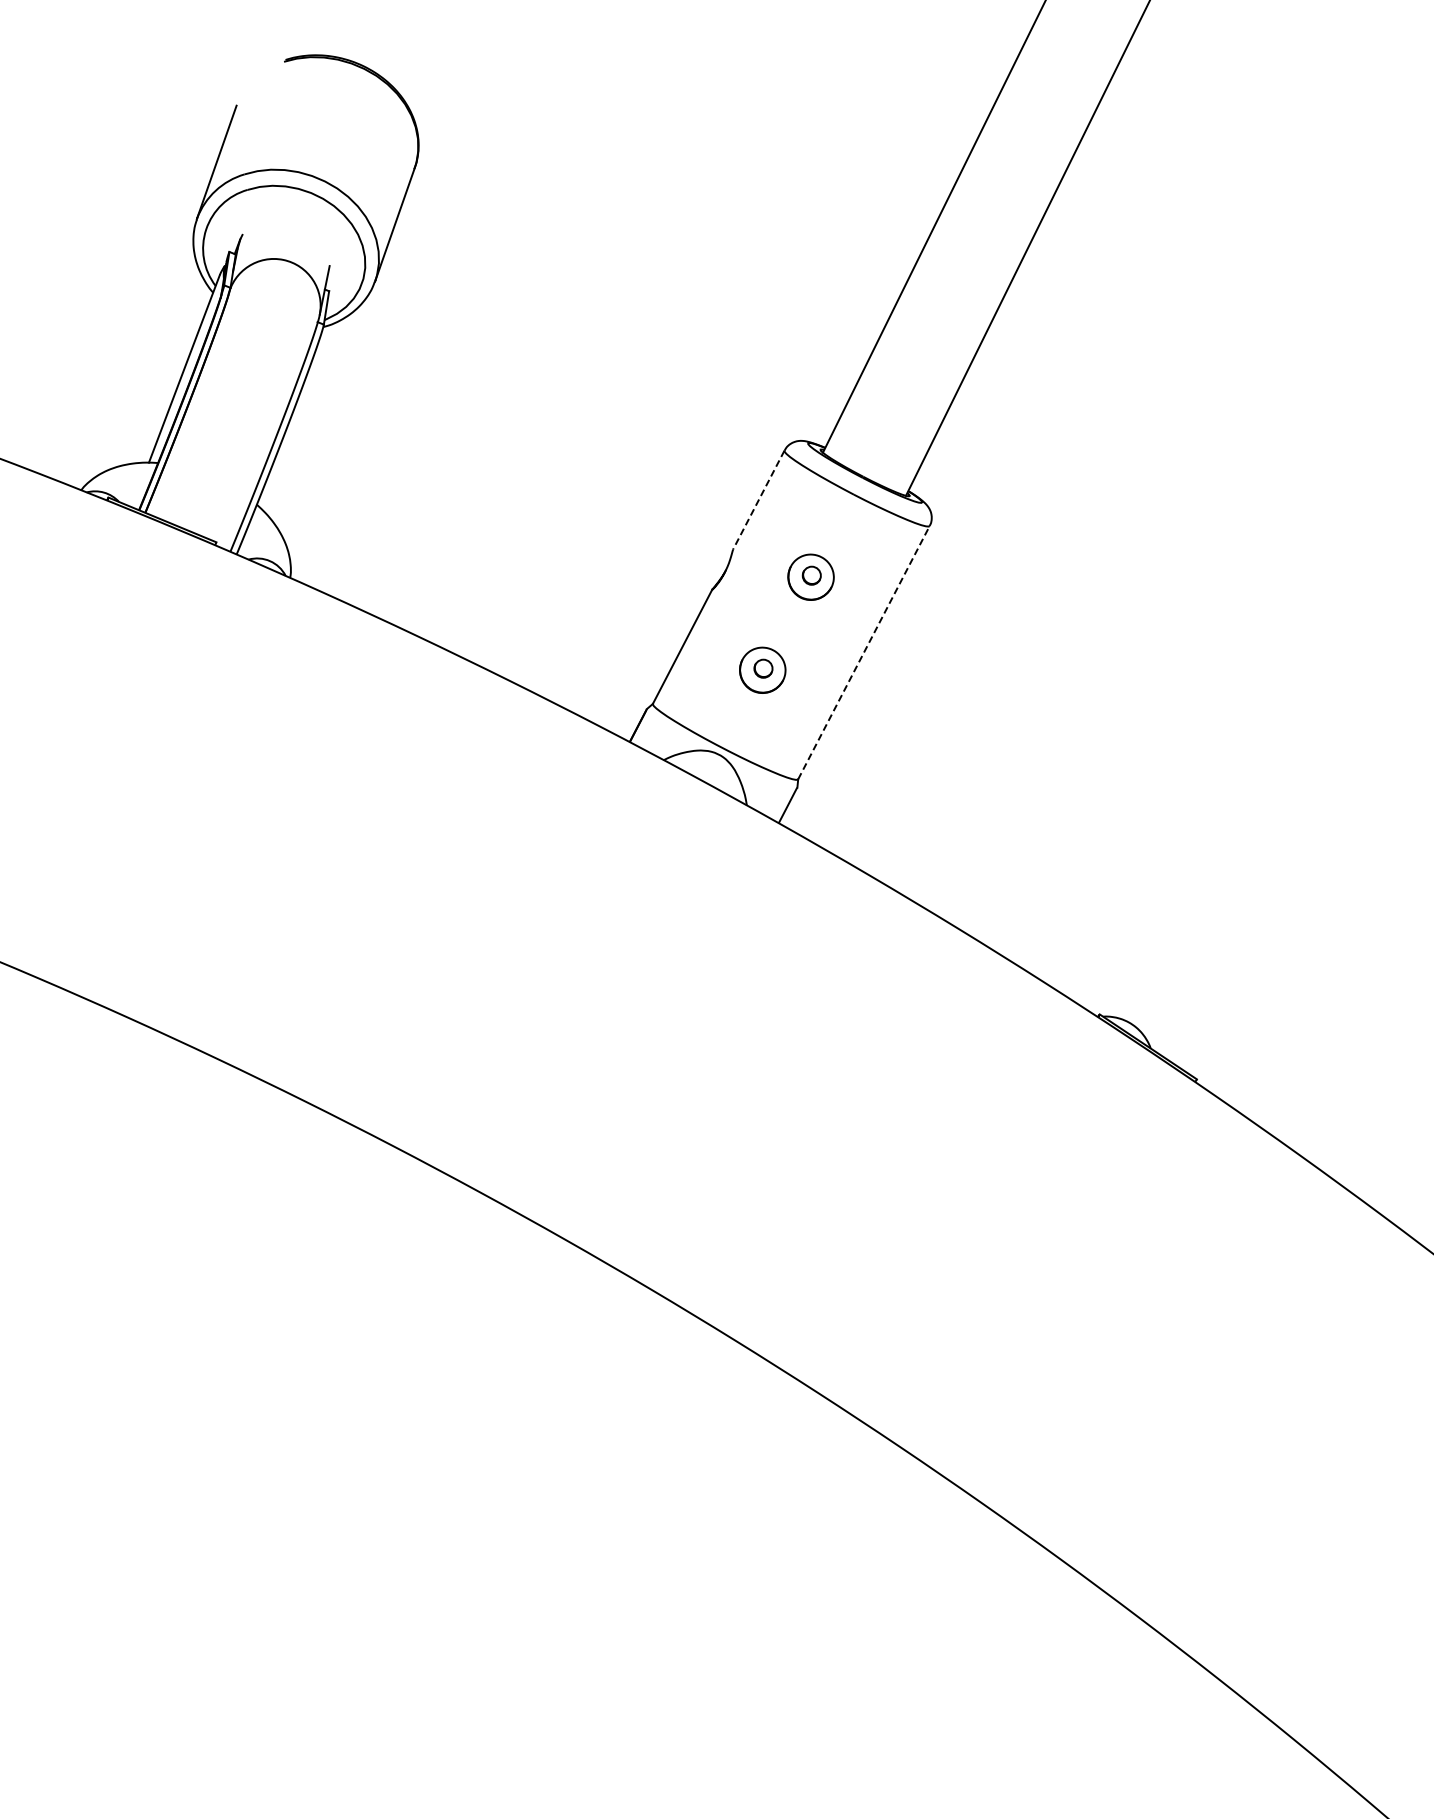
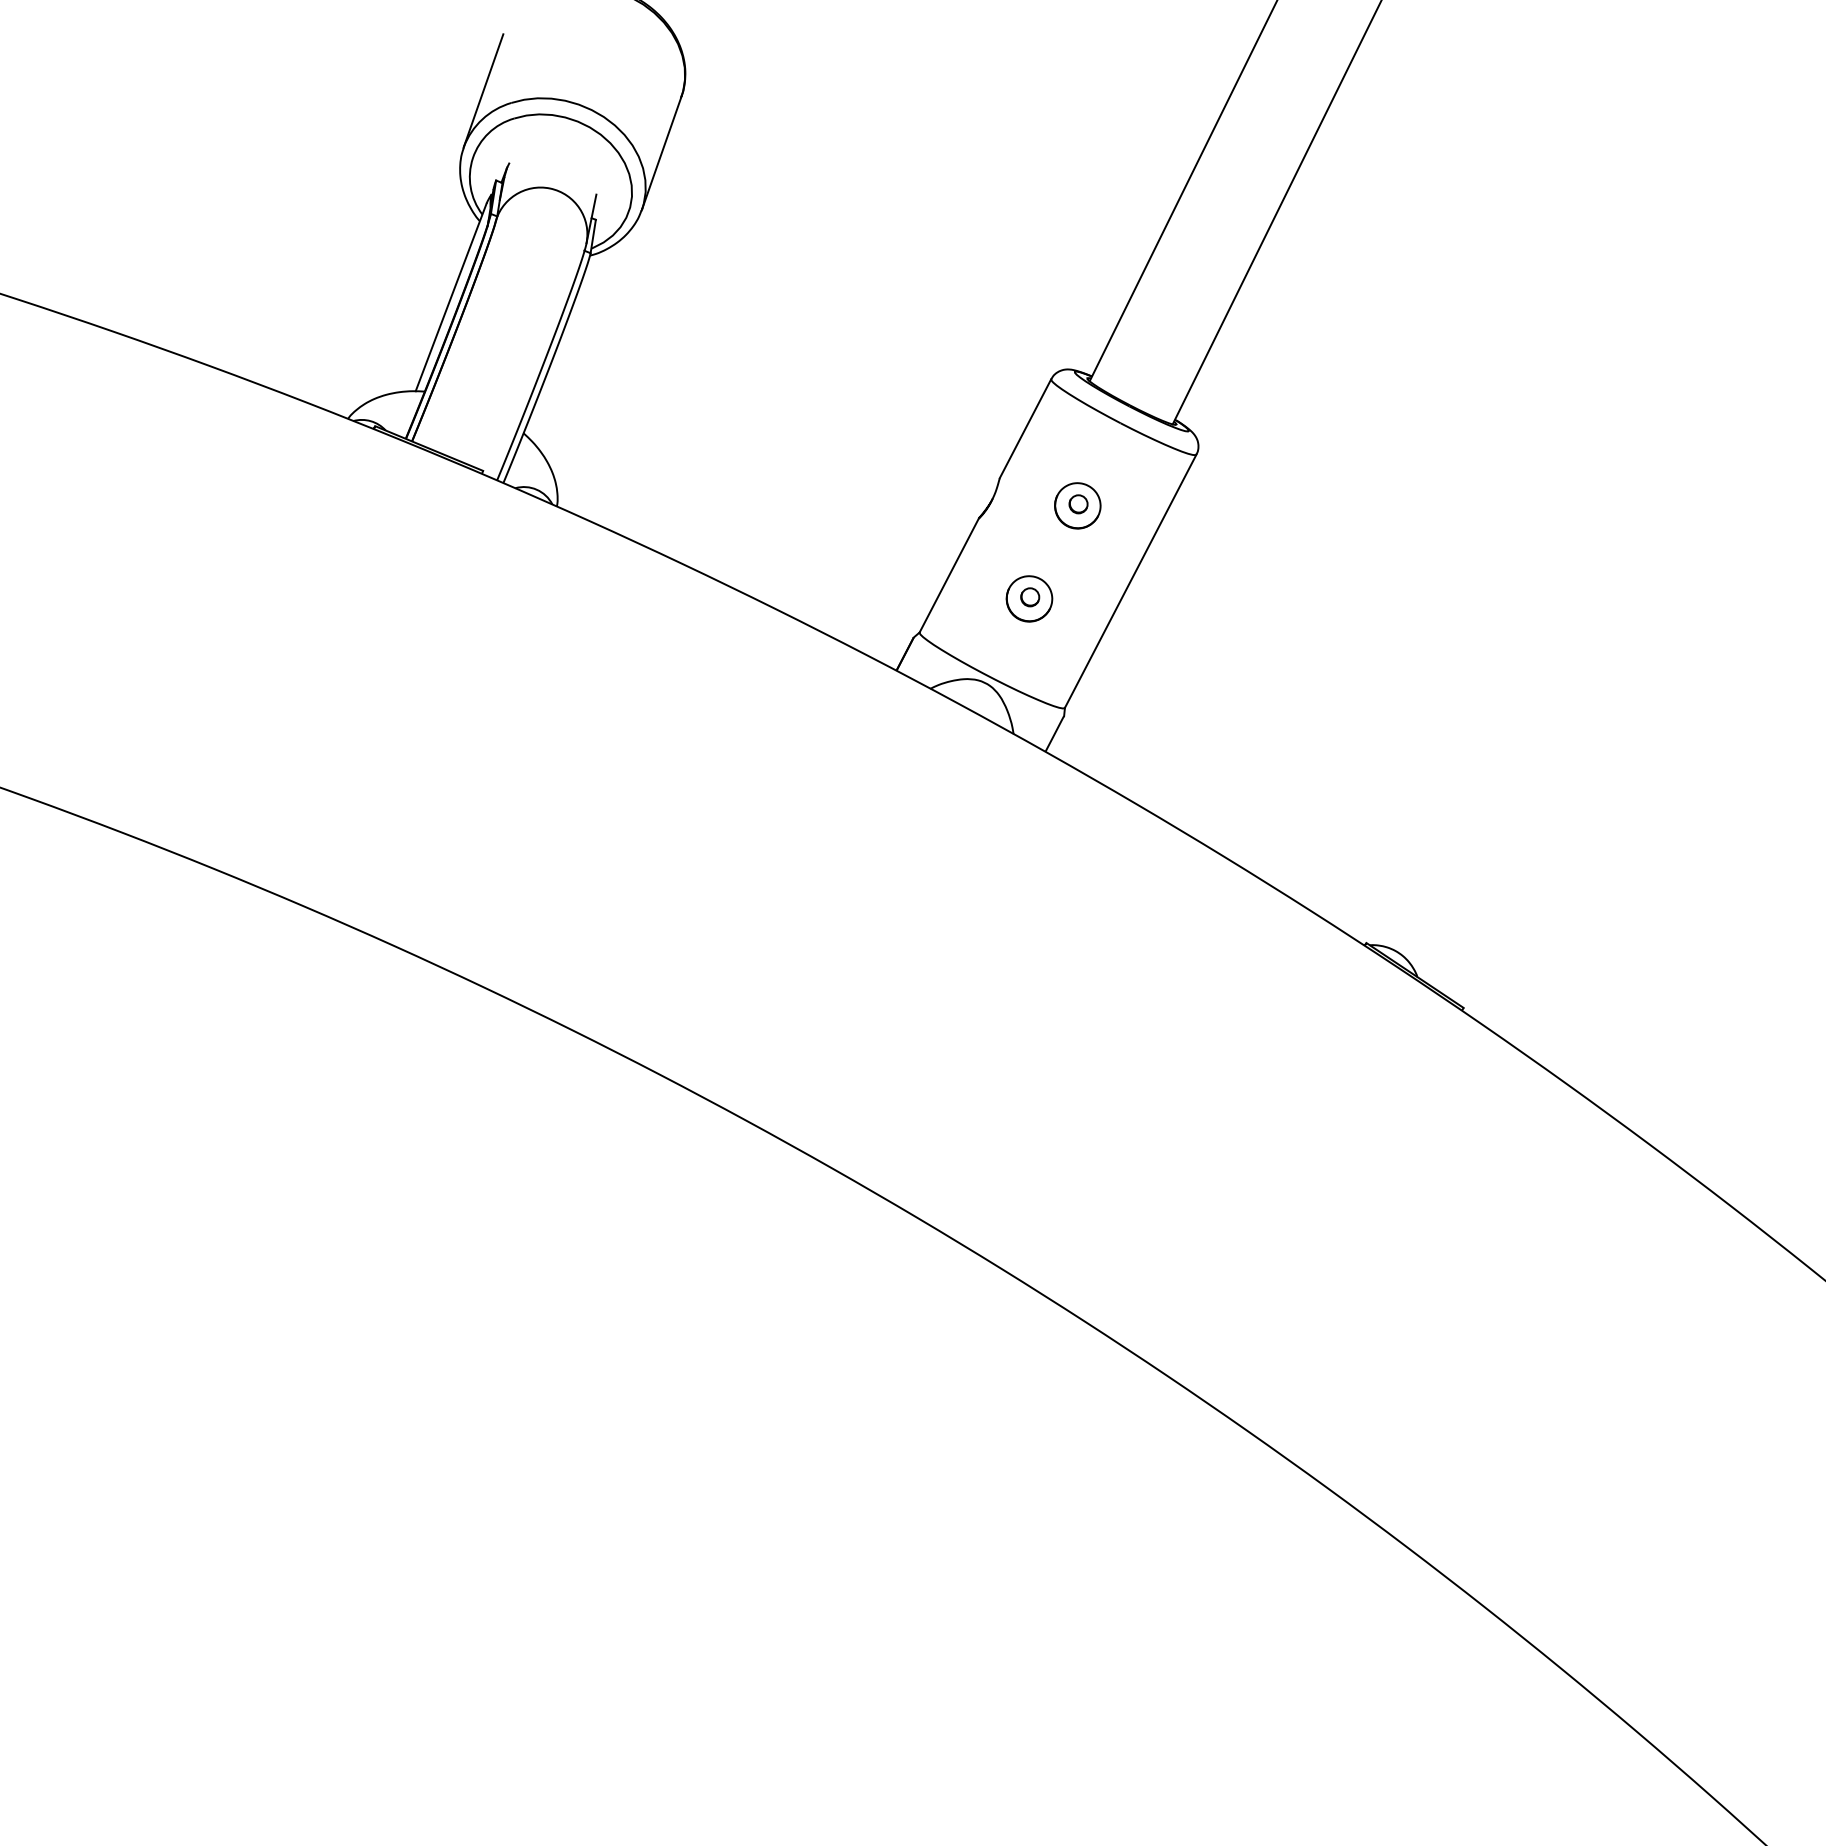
line: (758, 499) -> (1025, 428), dashed -> solid
line: (863, 652) -> (1130, 581), dashed -> solid

